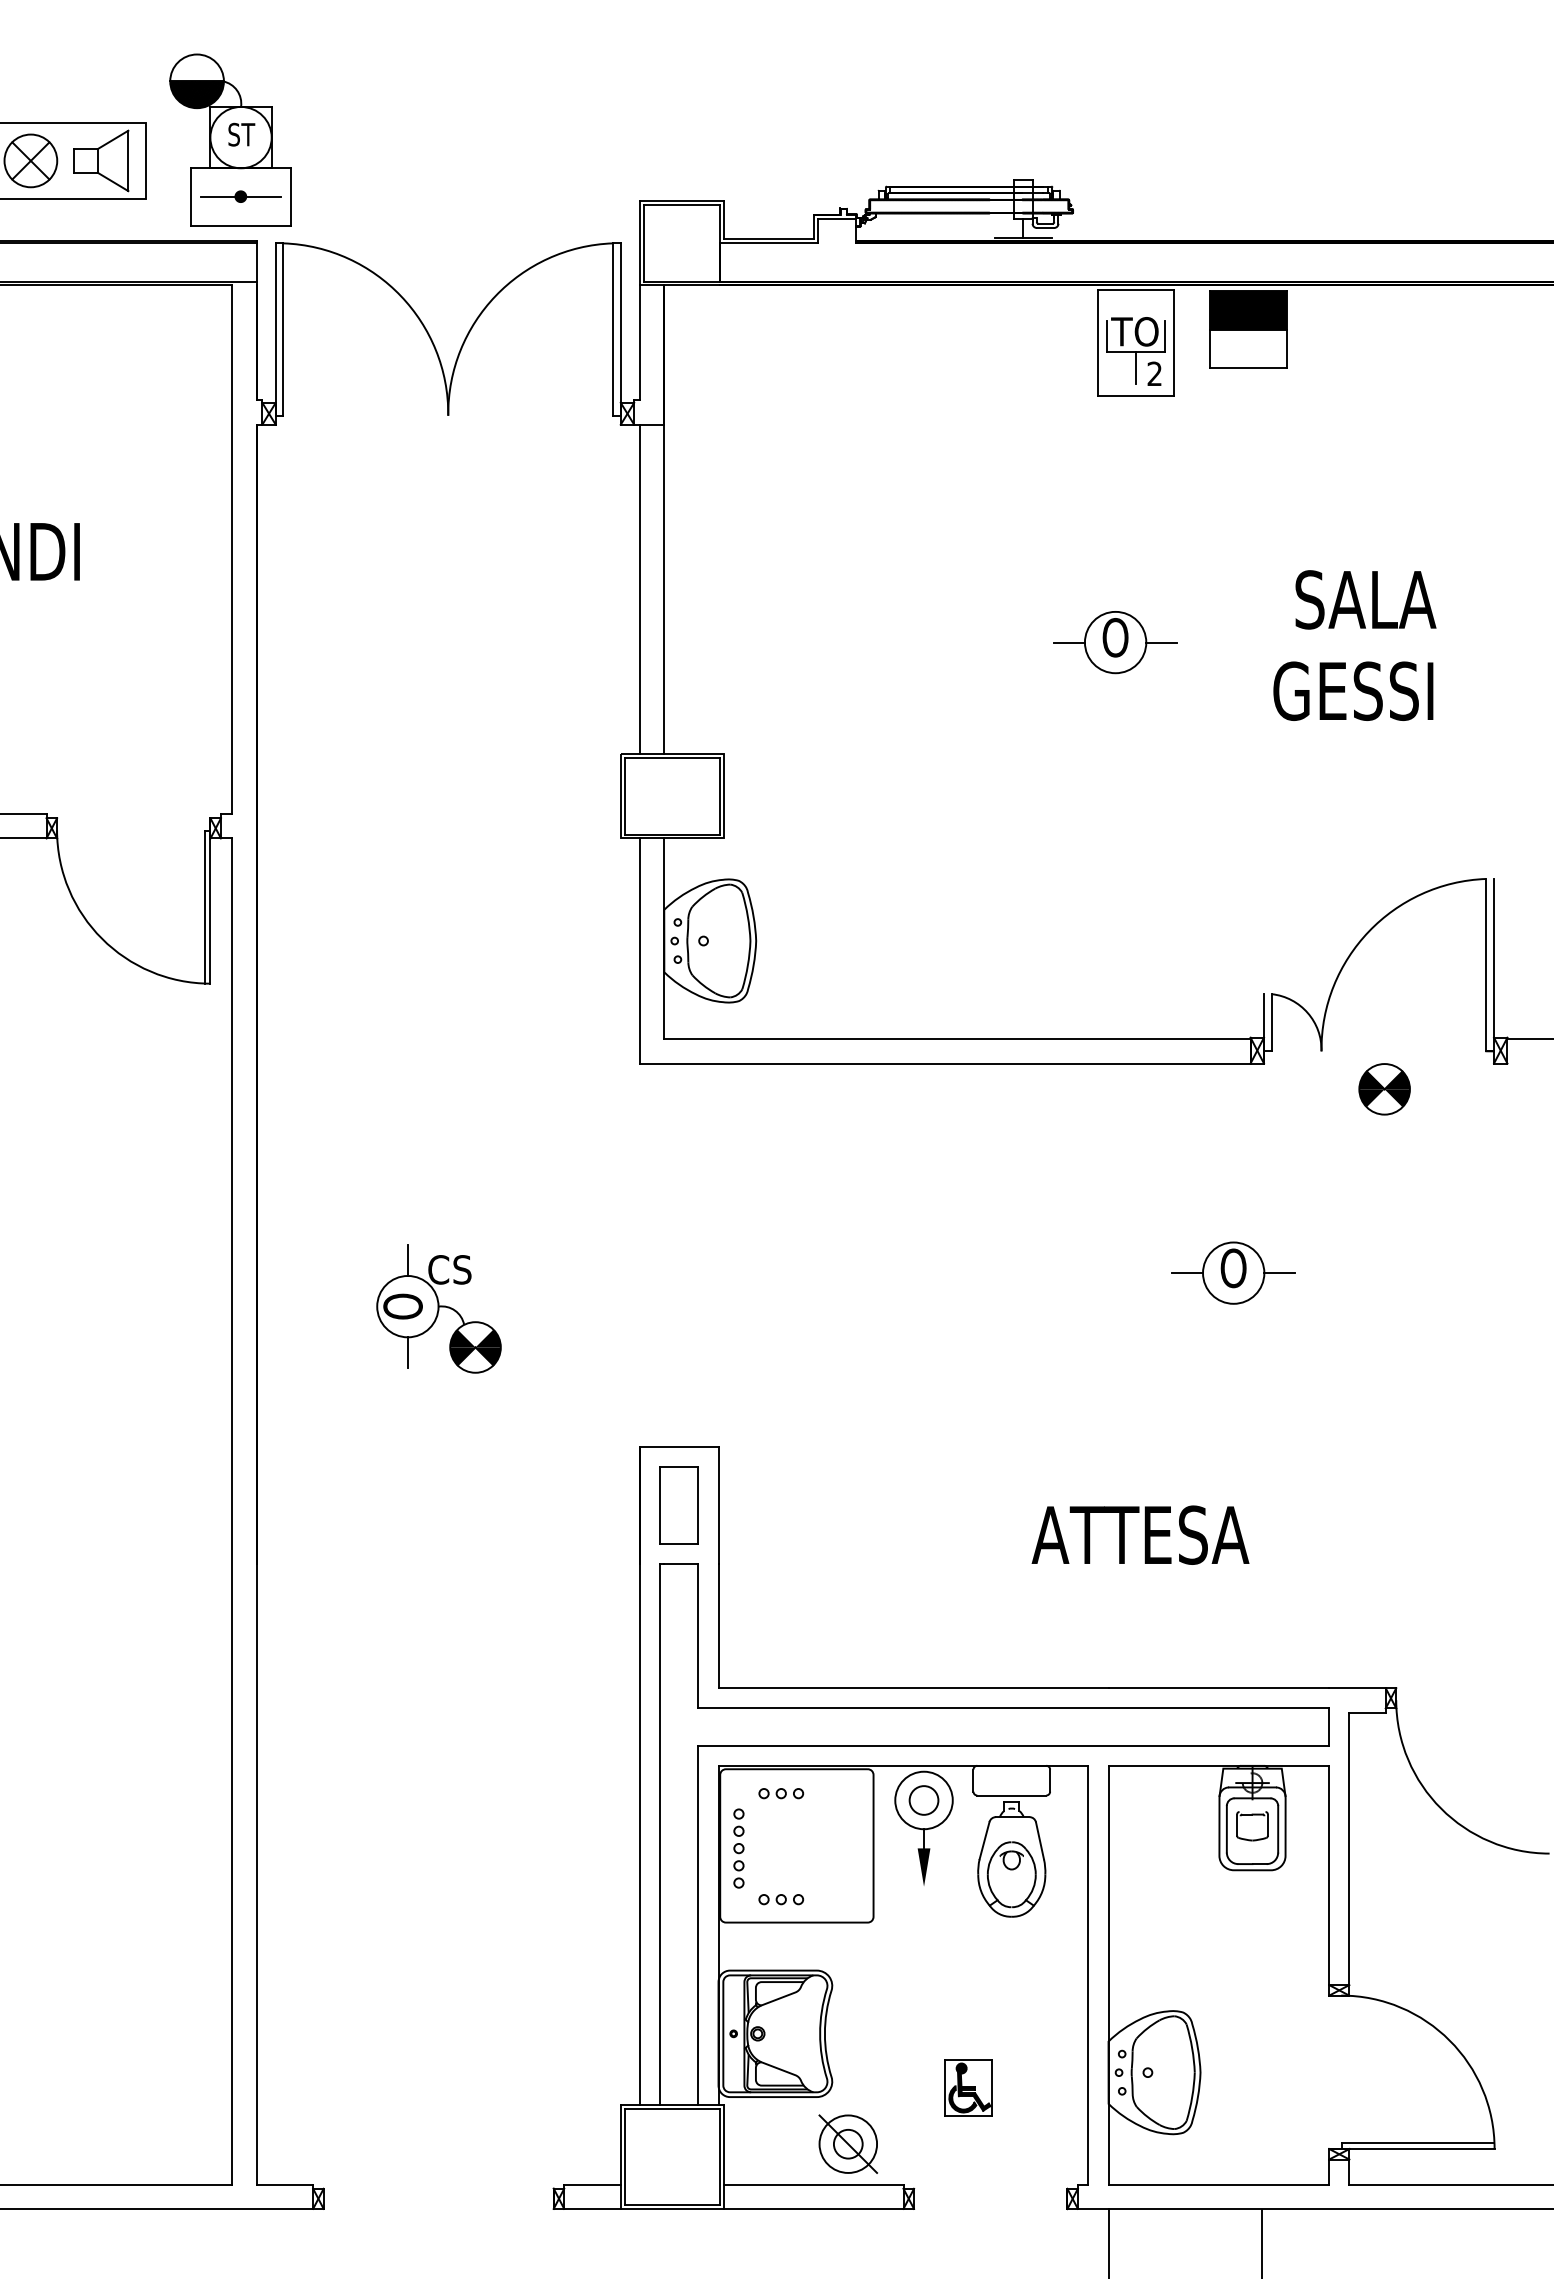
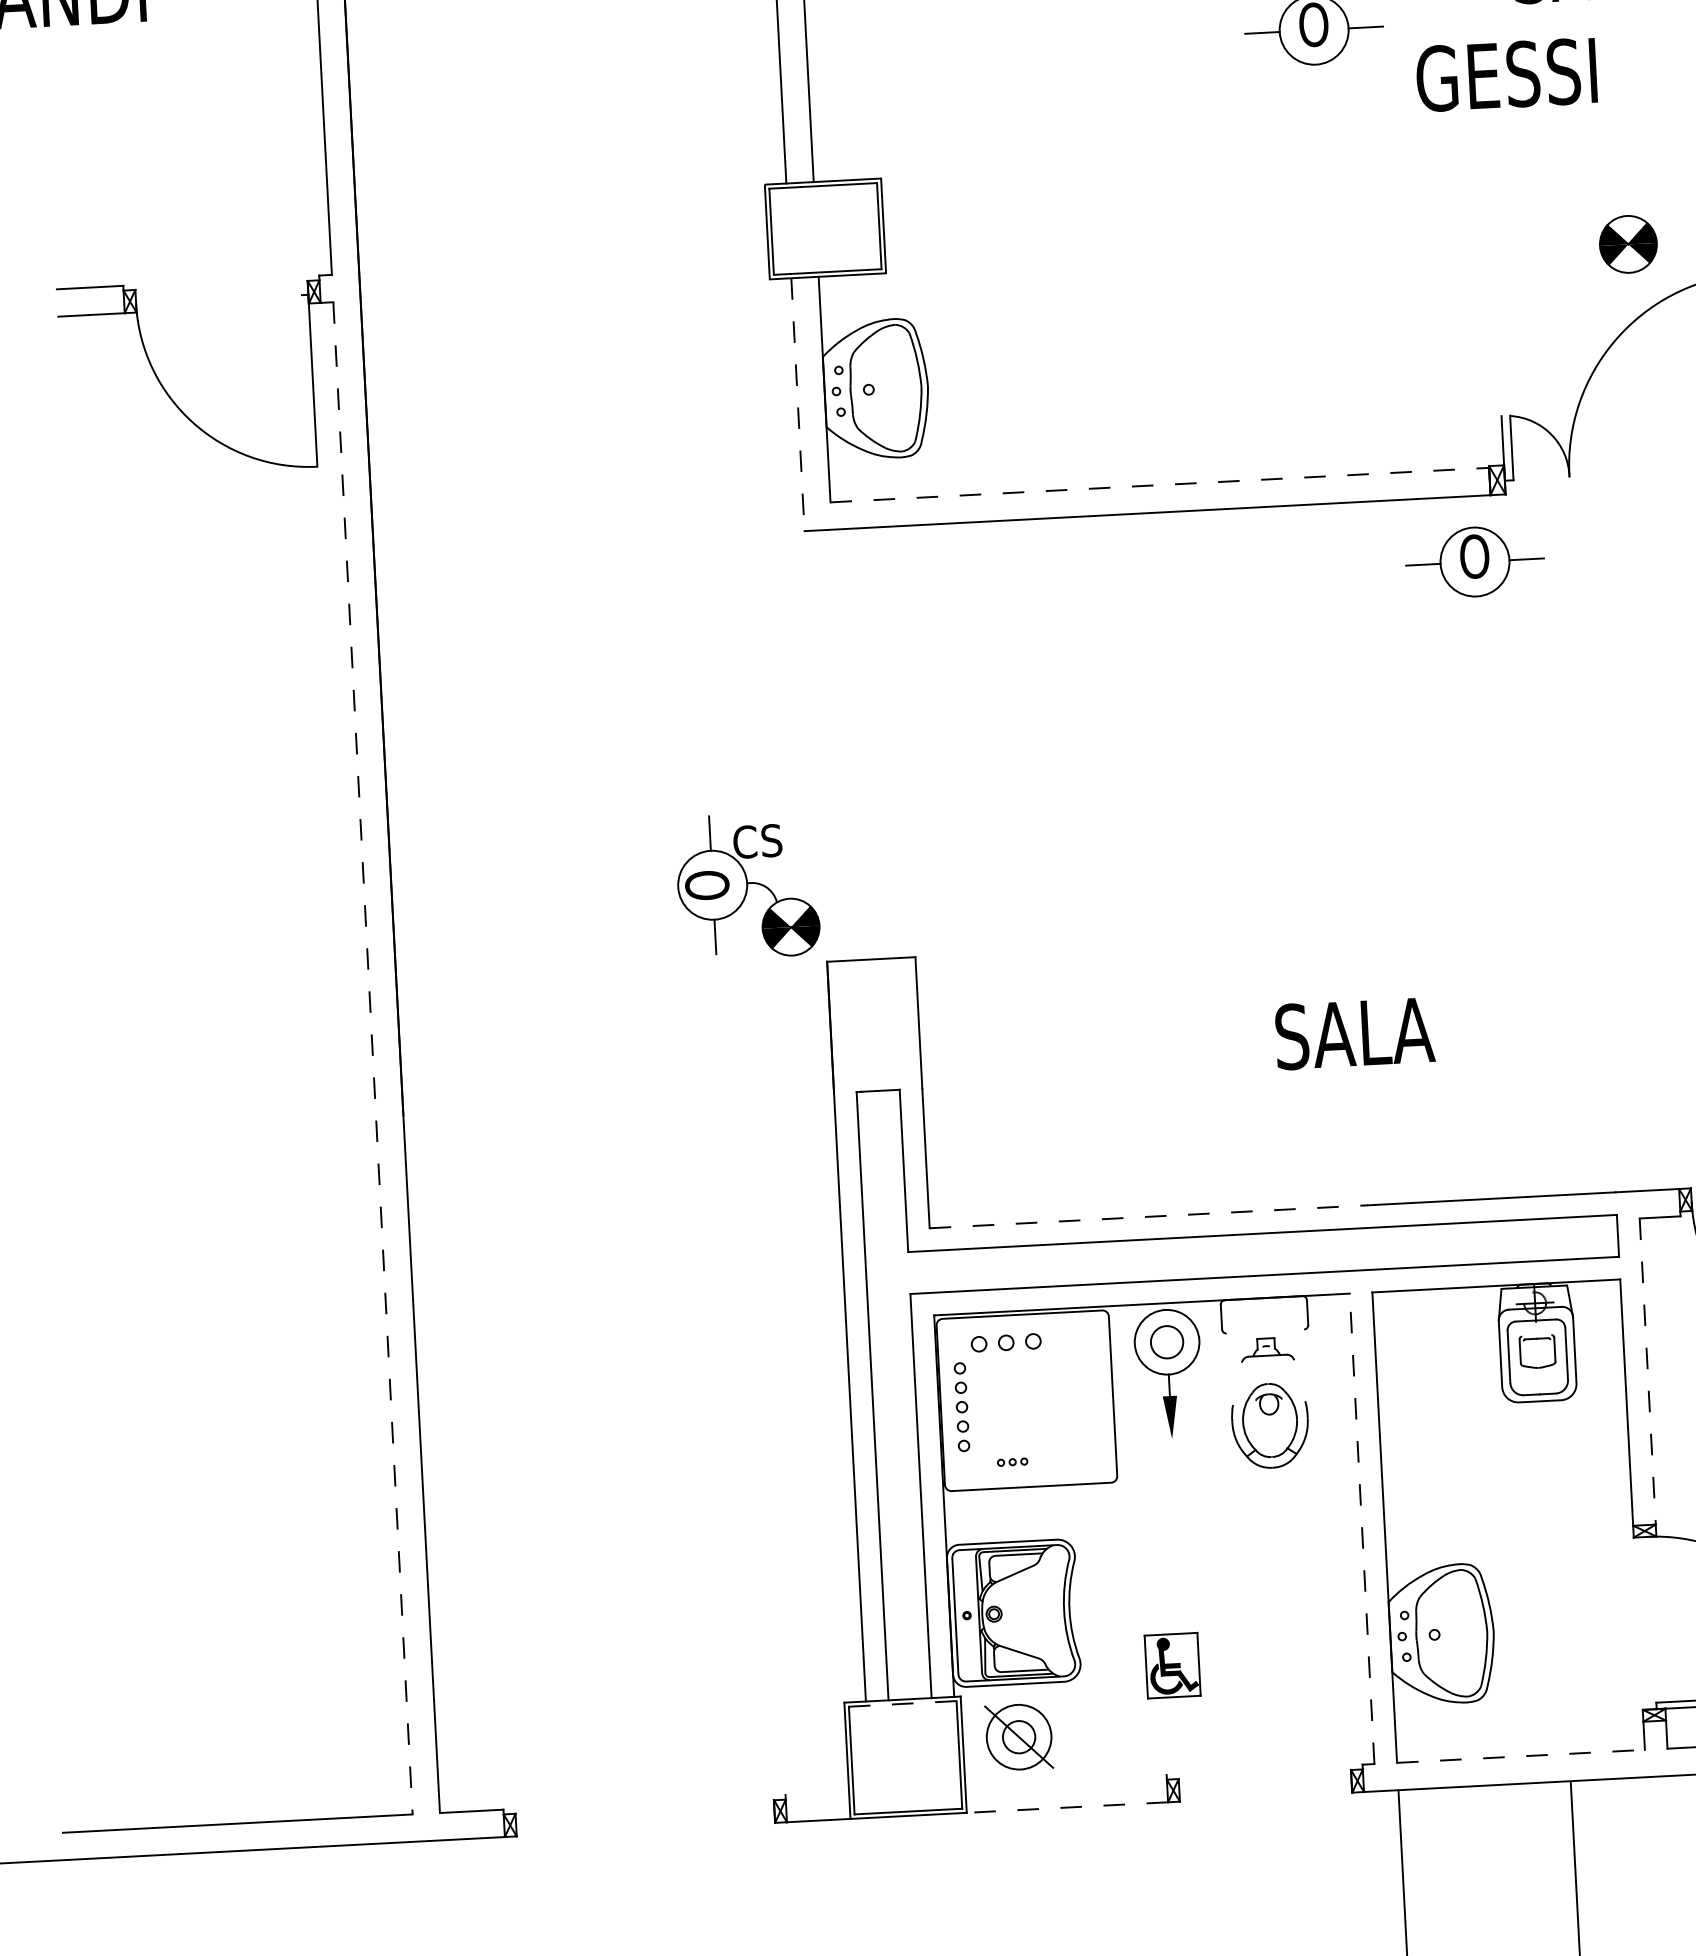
text: (1353, 690) -> (1506, 74), moved
line: (204, 906) -> (306, 380), removed
line: (639, 950) -> (797, 404), solid -> dashed
line: (957, 1039) -> (1159, 485), solid -> dashed
part: (1384, 1089) -> (1628, 244), moved
part: (1233, 1272) -> (1474, 561), moved
part: (438, 1308) -> (747, 885), moved
part: (678, 1505) -> (873, 1025), removed
line: (232, 1512) -> (373, 1059), solid -> dashed
text: (1140, 1534) -> (1394, 1030), ATTESA -> SALA
line: (914, 1688) -> (1149, 1217), solid -> dashed
part: (781, 1793) -> (1006, 1342), size x1.4
line: (1011, 1795) -> (1265, 1331), removed
line: (984, 1840) -> (1237, 1383), removed
line: (1039, 1840) -> (1299, 1380), removed
line: (1349, 1849) -> (1647, 1372), solid -> dashed
part: (781, 1899) -> (1012, 1461), size x0.6
line: (1088, 1974) -> (1362, 1528), solid -> dashed
part: (968, 2087) -> (1172, 1665), moved
line: (672, 2109) -> (902, 1704), solid -> dashed
part: (847, 2143) -> (1018, 1736), moved
line: (592, 2184) -> (817, 1793), removed
line: (813, 2184) -> (1065, 1780), removed
line: (1219, 2184) -> (1521, 1756), solid -> dashed
line: (813, 2208) -> (1066, 1807), solid -> dashed

